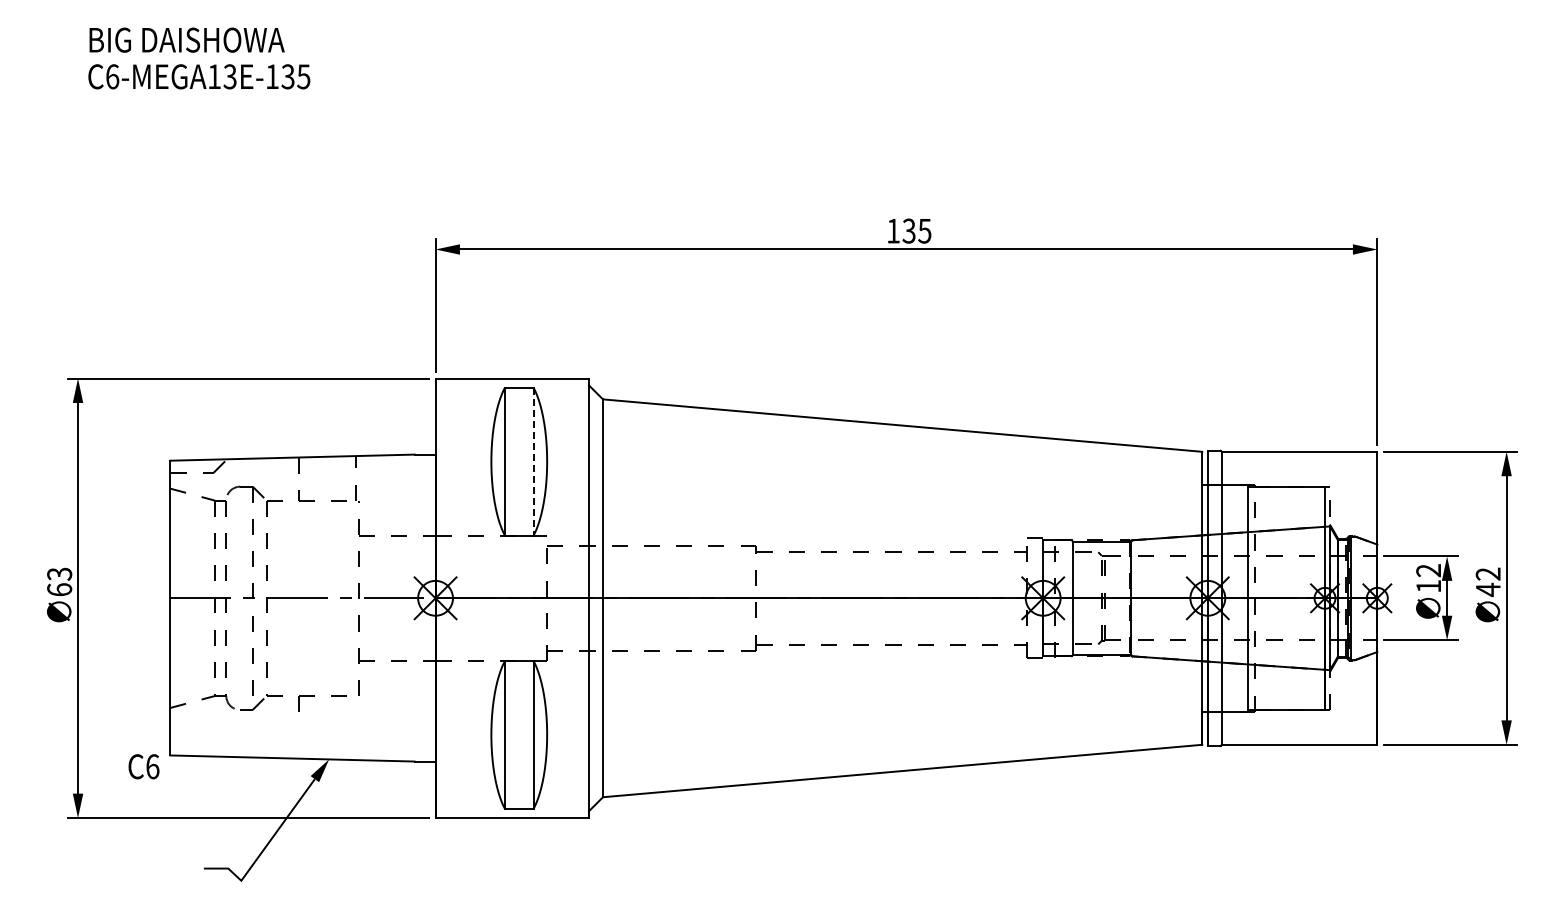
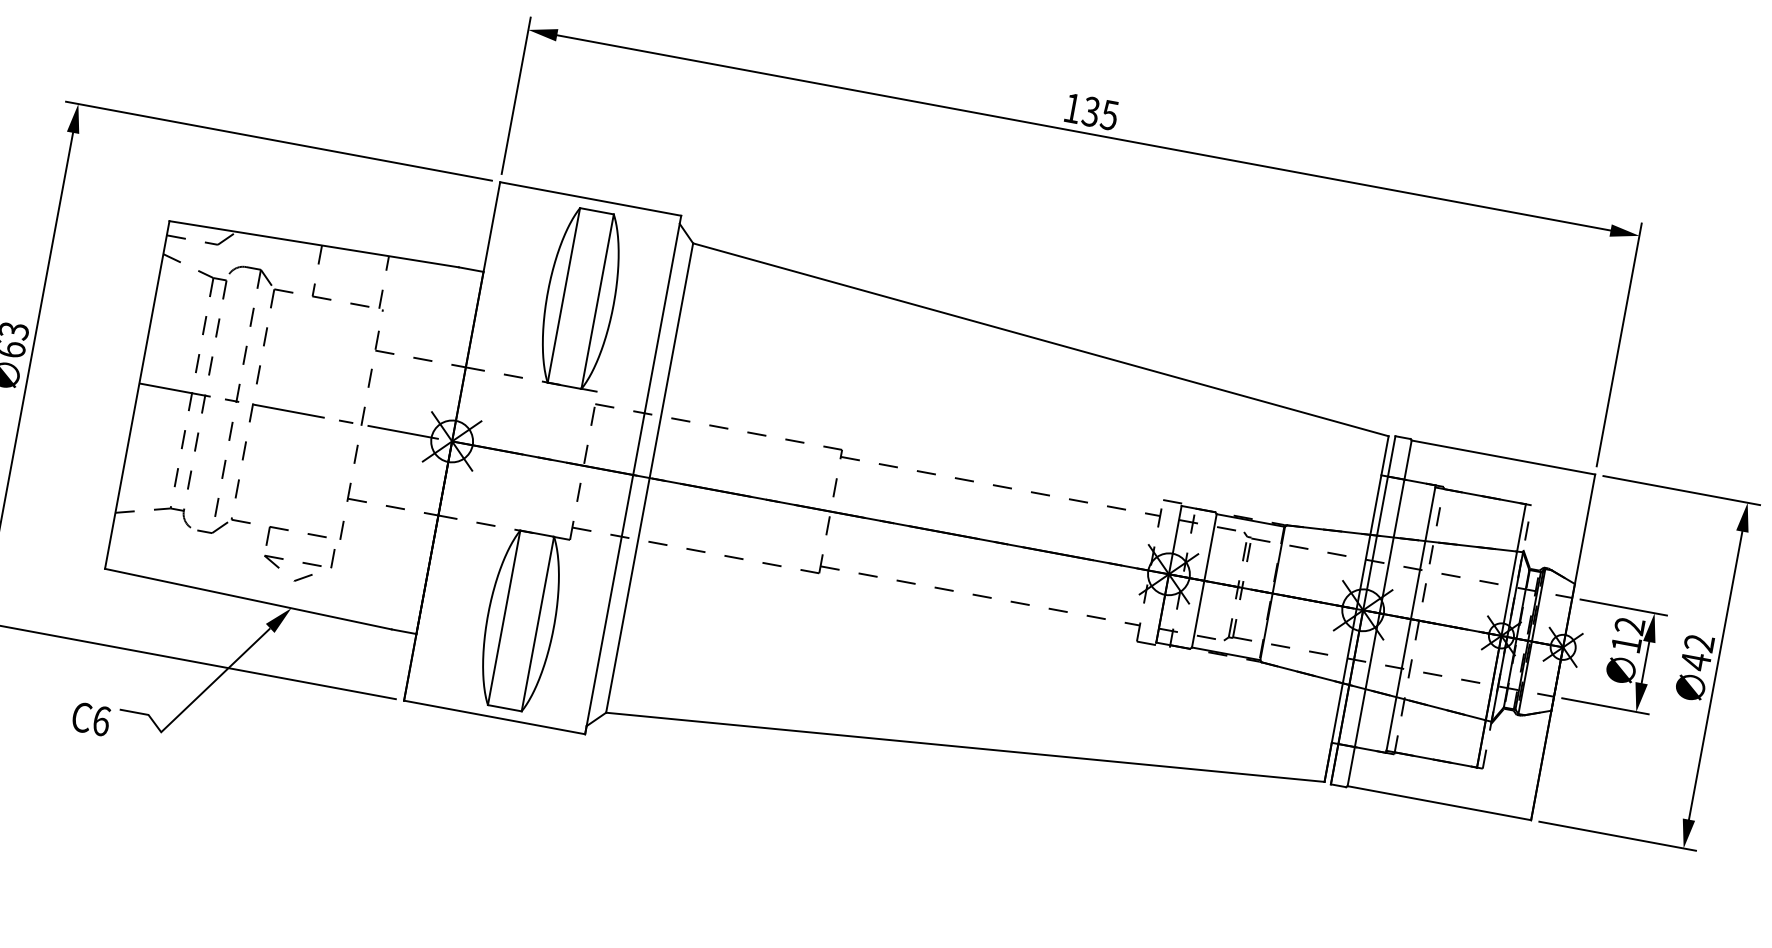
line: (533, 461) -> (597, 301), dashed -> solid
part: (327, 720) -> (297, 561), added
text: (143, 766) -> (90, 718), moved

